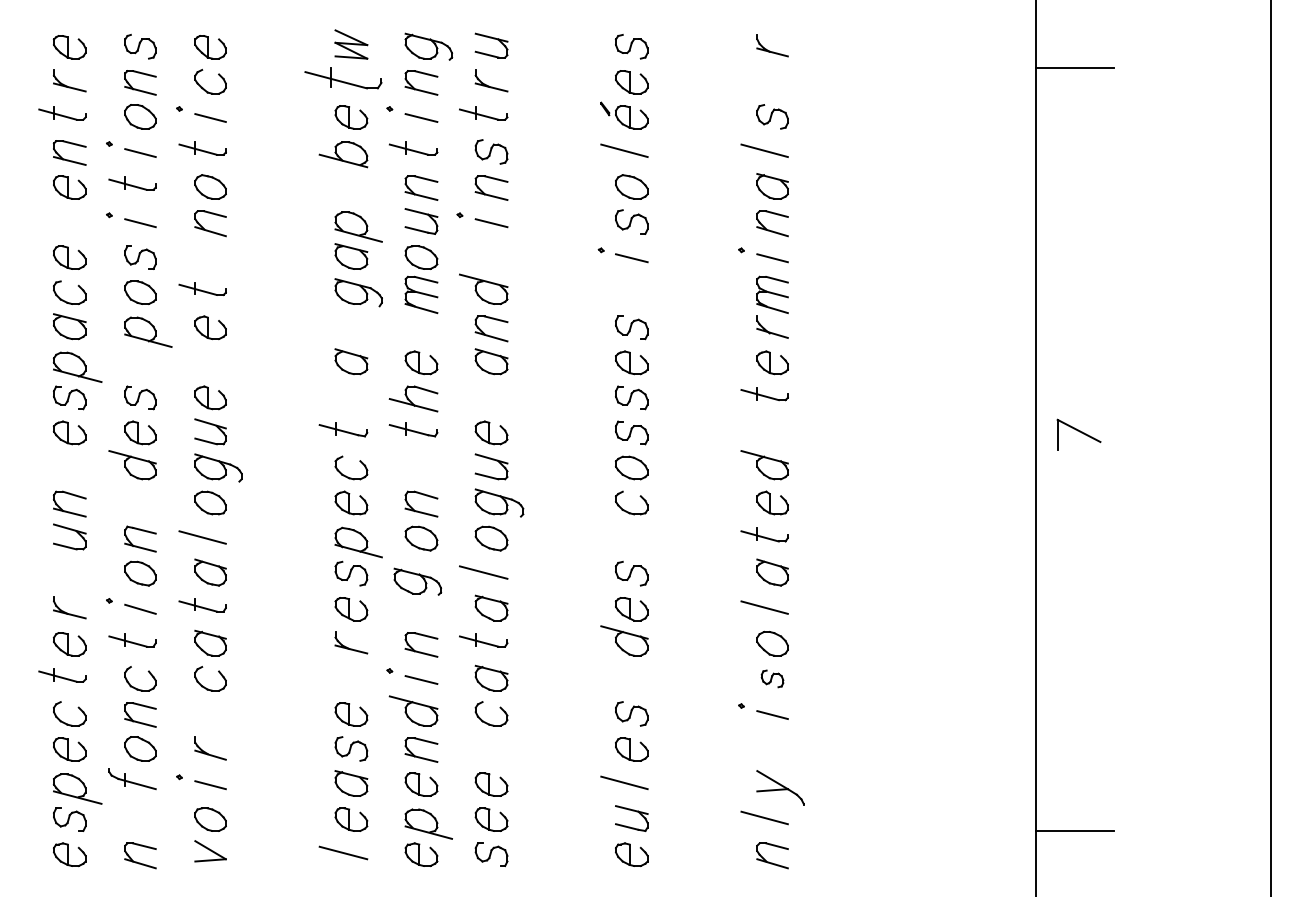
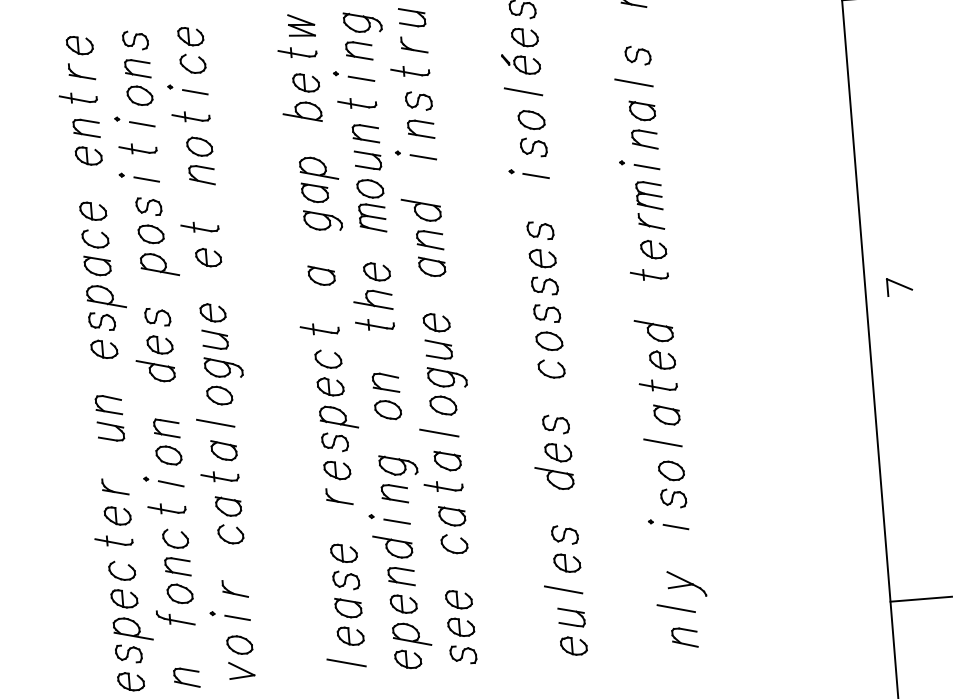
part: (343, 78) -> (297, 52), size x0.62
part: (1078, 433) -> (899, 285), size x0.71
part: (417, 581) -> (398, 464), moved
part: (772, 678) -> (673, 498), size x1.43

